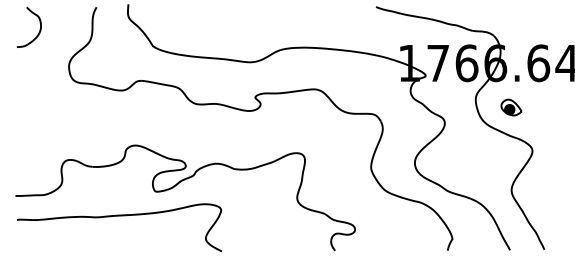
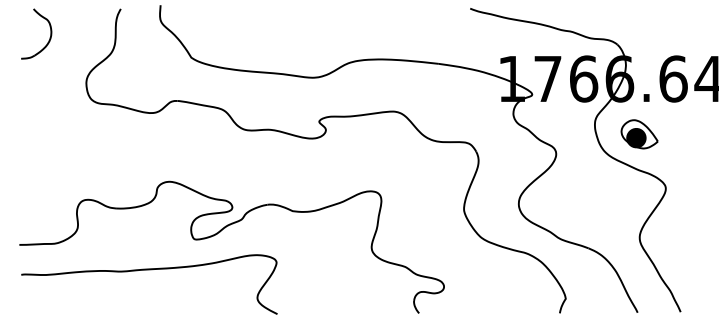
part: (511, 107) -> (639, 134), size x1.43

